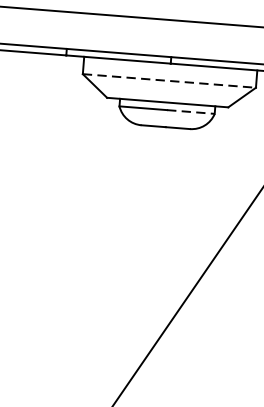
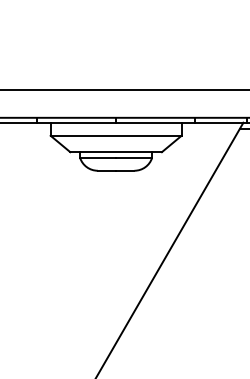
line: (169, 80) -> (116, 135), dashed -> solid
line: (191, 111) -> (134, 157), dashed -> solid

